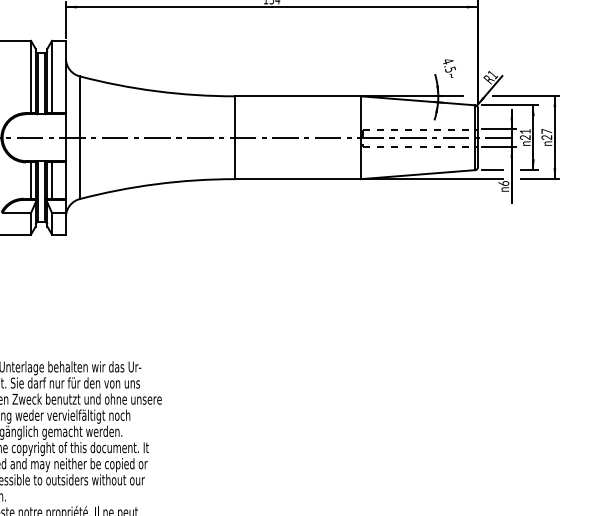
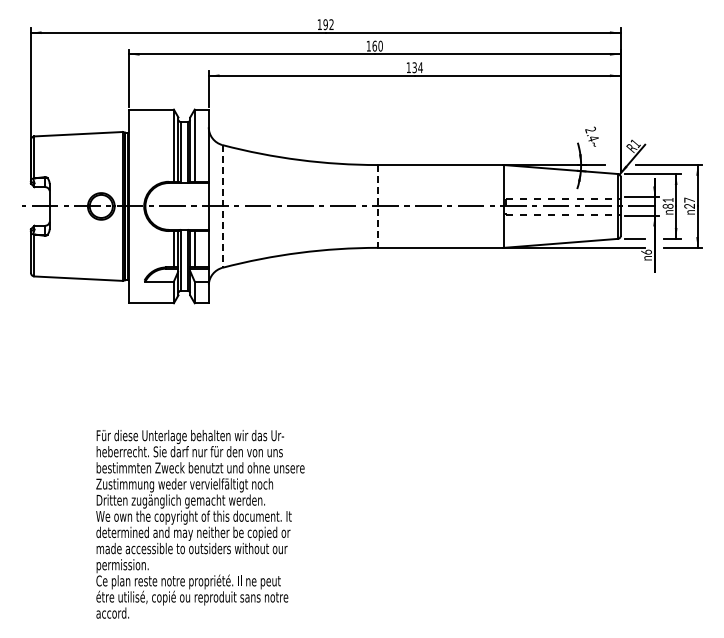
text: (448, 64) -> (591, 133), 4.5 -> 2.4
text: (525, 136) -> (668, 205), 21 -> 81
line: (79, 137) -> (222, 206), solid -> dashed
line: (234, 137) -> (377, 206), solid -> dashed

